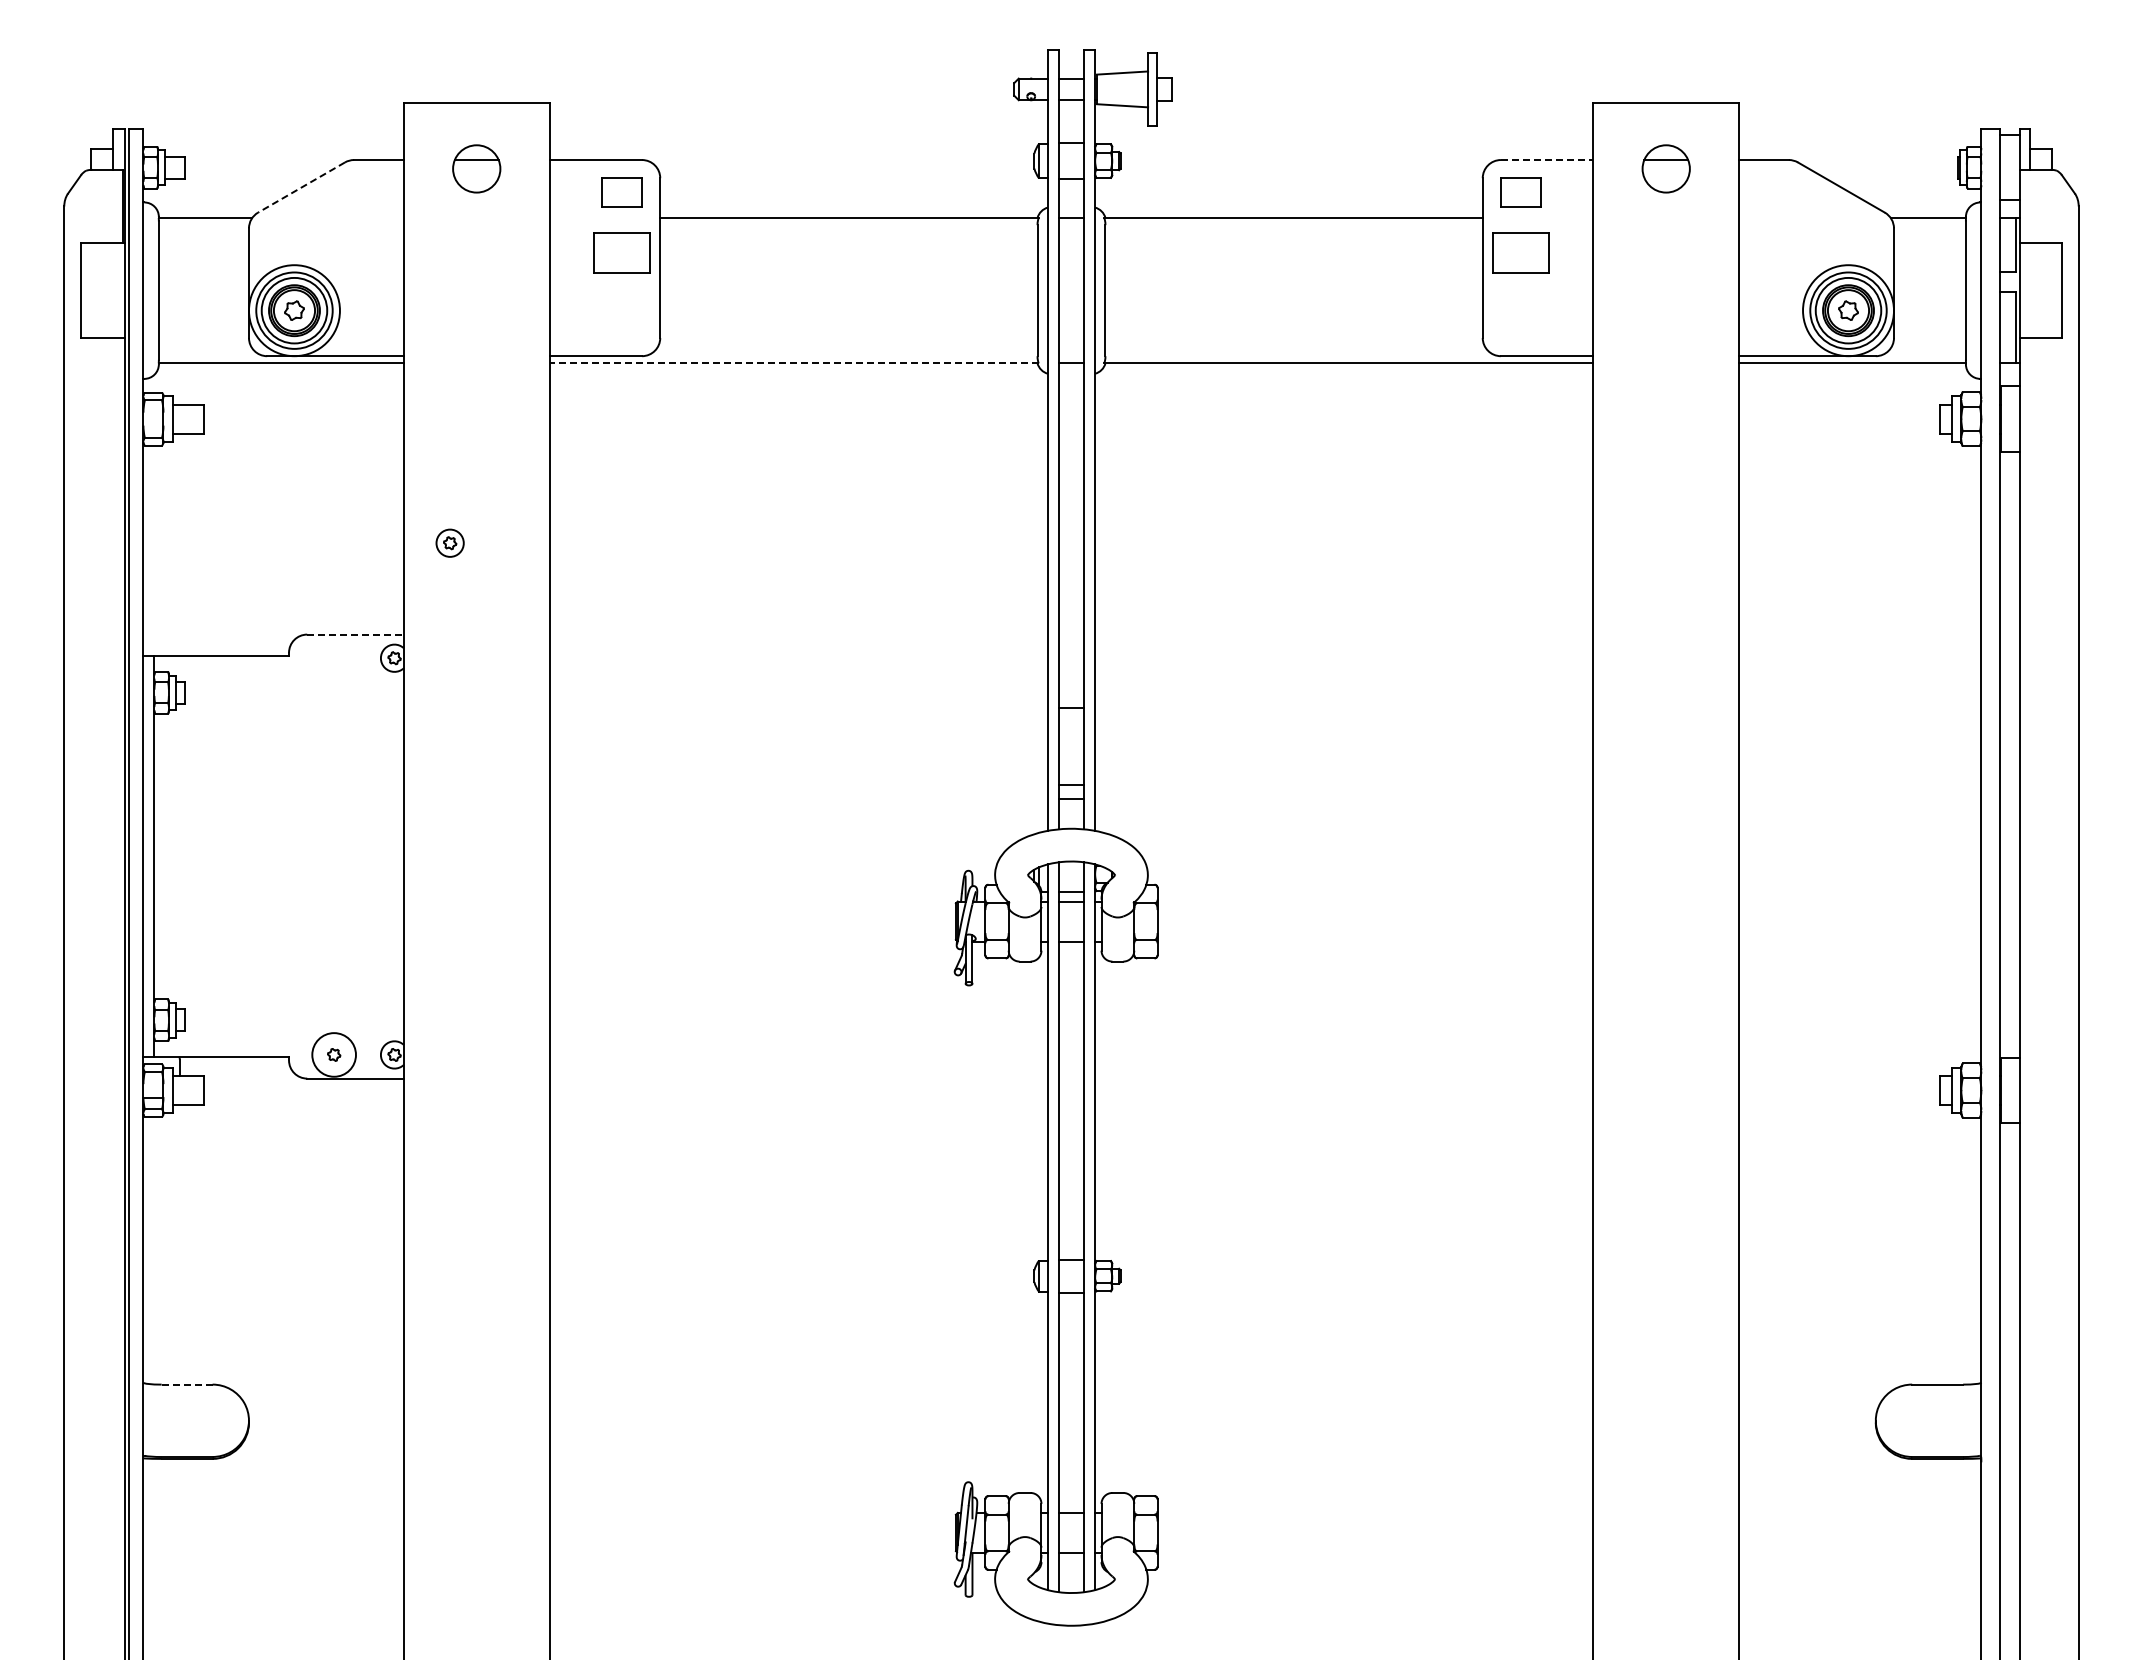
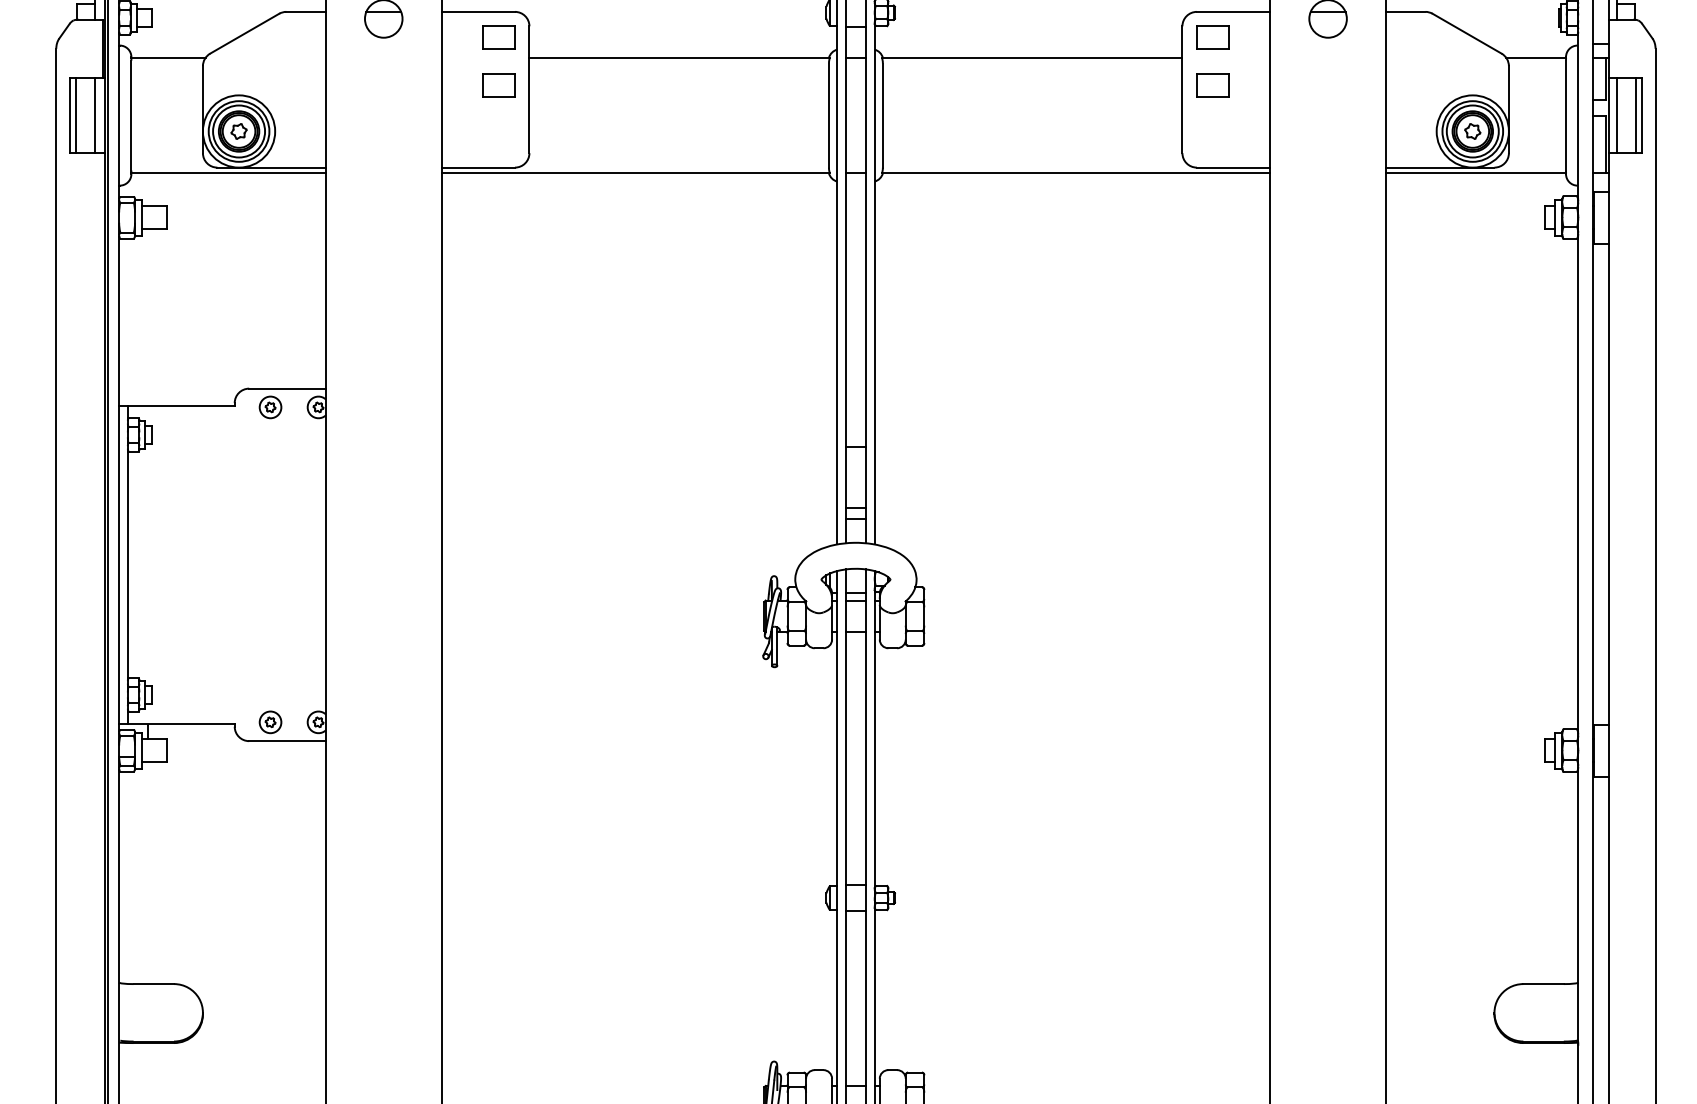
line: (1547, 160) -> (1233, 12), dashed -> solid
line: (301, 187) -> (244, 33), dashed -> solid
part: (621, 252) -> (498, 85), size x0.71
part: (1520, 252) -> (1212, 85), size x0.71
line: (88, 290) -> (75, 115), added
line: (112, 290) -> (94, 115), added
line: (2030, 290) -> (1617, 115), added
line: (2054, 290) -> (1636, 115), added
line: (794, 363) -> (636, 173), dashed -> solid
part: (449, 542) -> (270, 406), moved
line: (356, 634) -> (288, 388), dashed -> solid
circle: (333, 1054) -> (270, 722), size x0.62
line: (187, 1384) -> (154, 984), dashed -> solid

